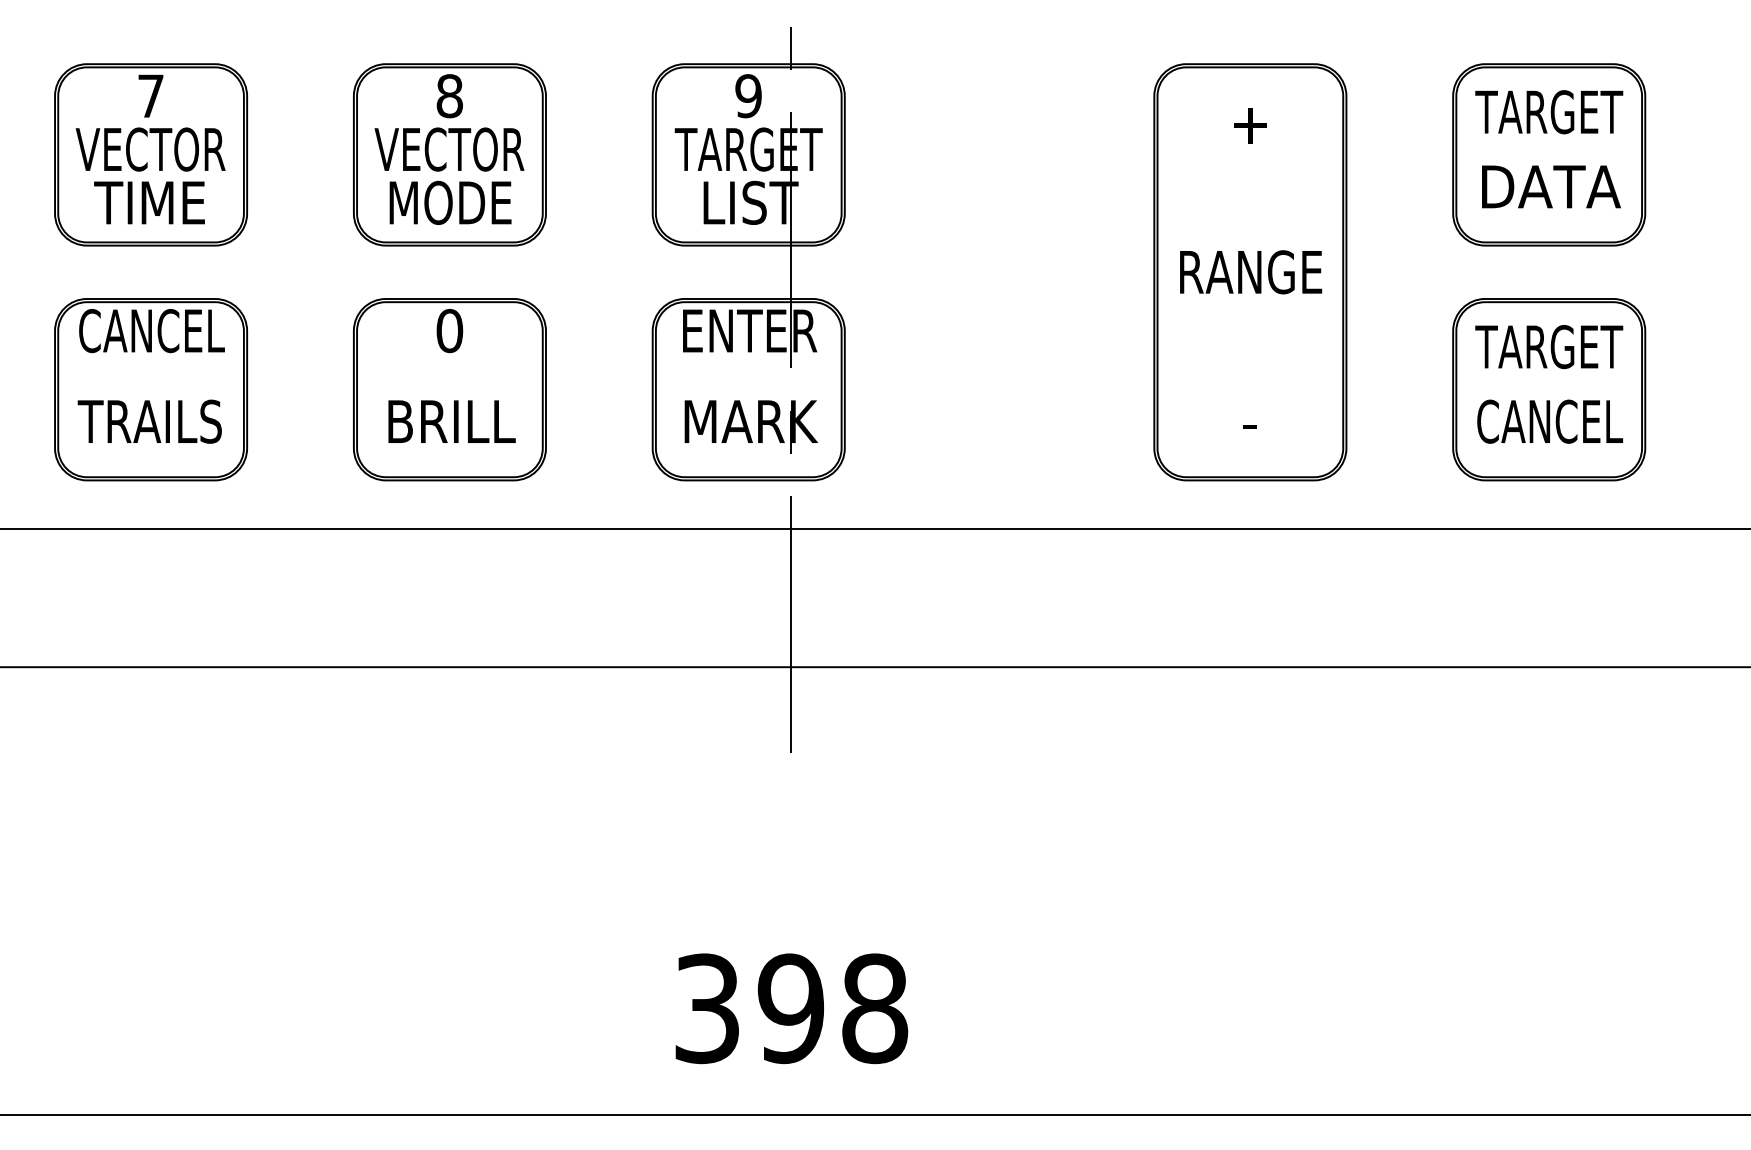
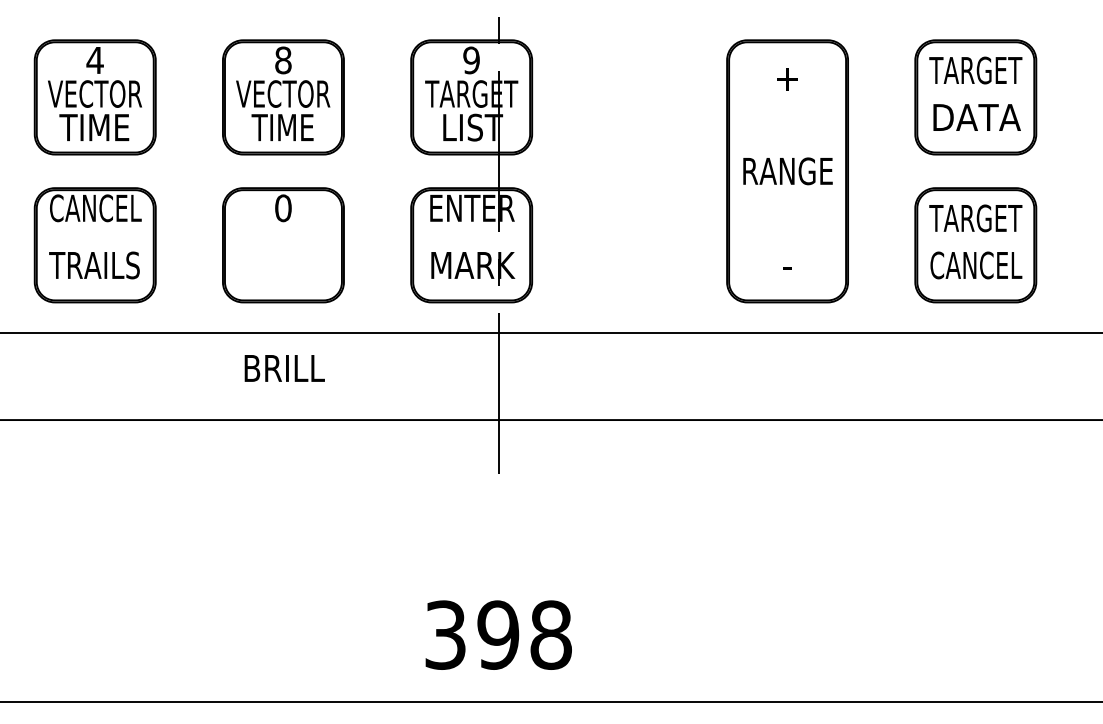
text: (149, 96) -> (94, 60), 7 -> 4
text: (449, 202) -> (283, 127), MODE -> TIME
text: (451, 421) -> (284, 368), moved

